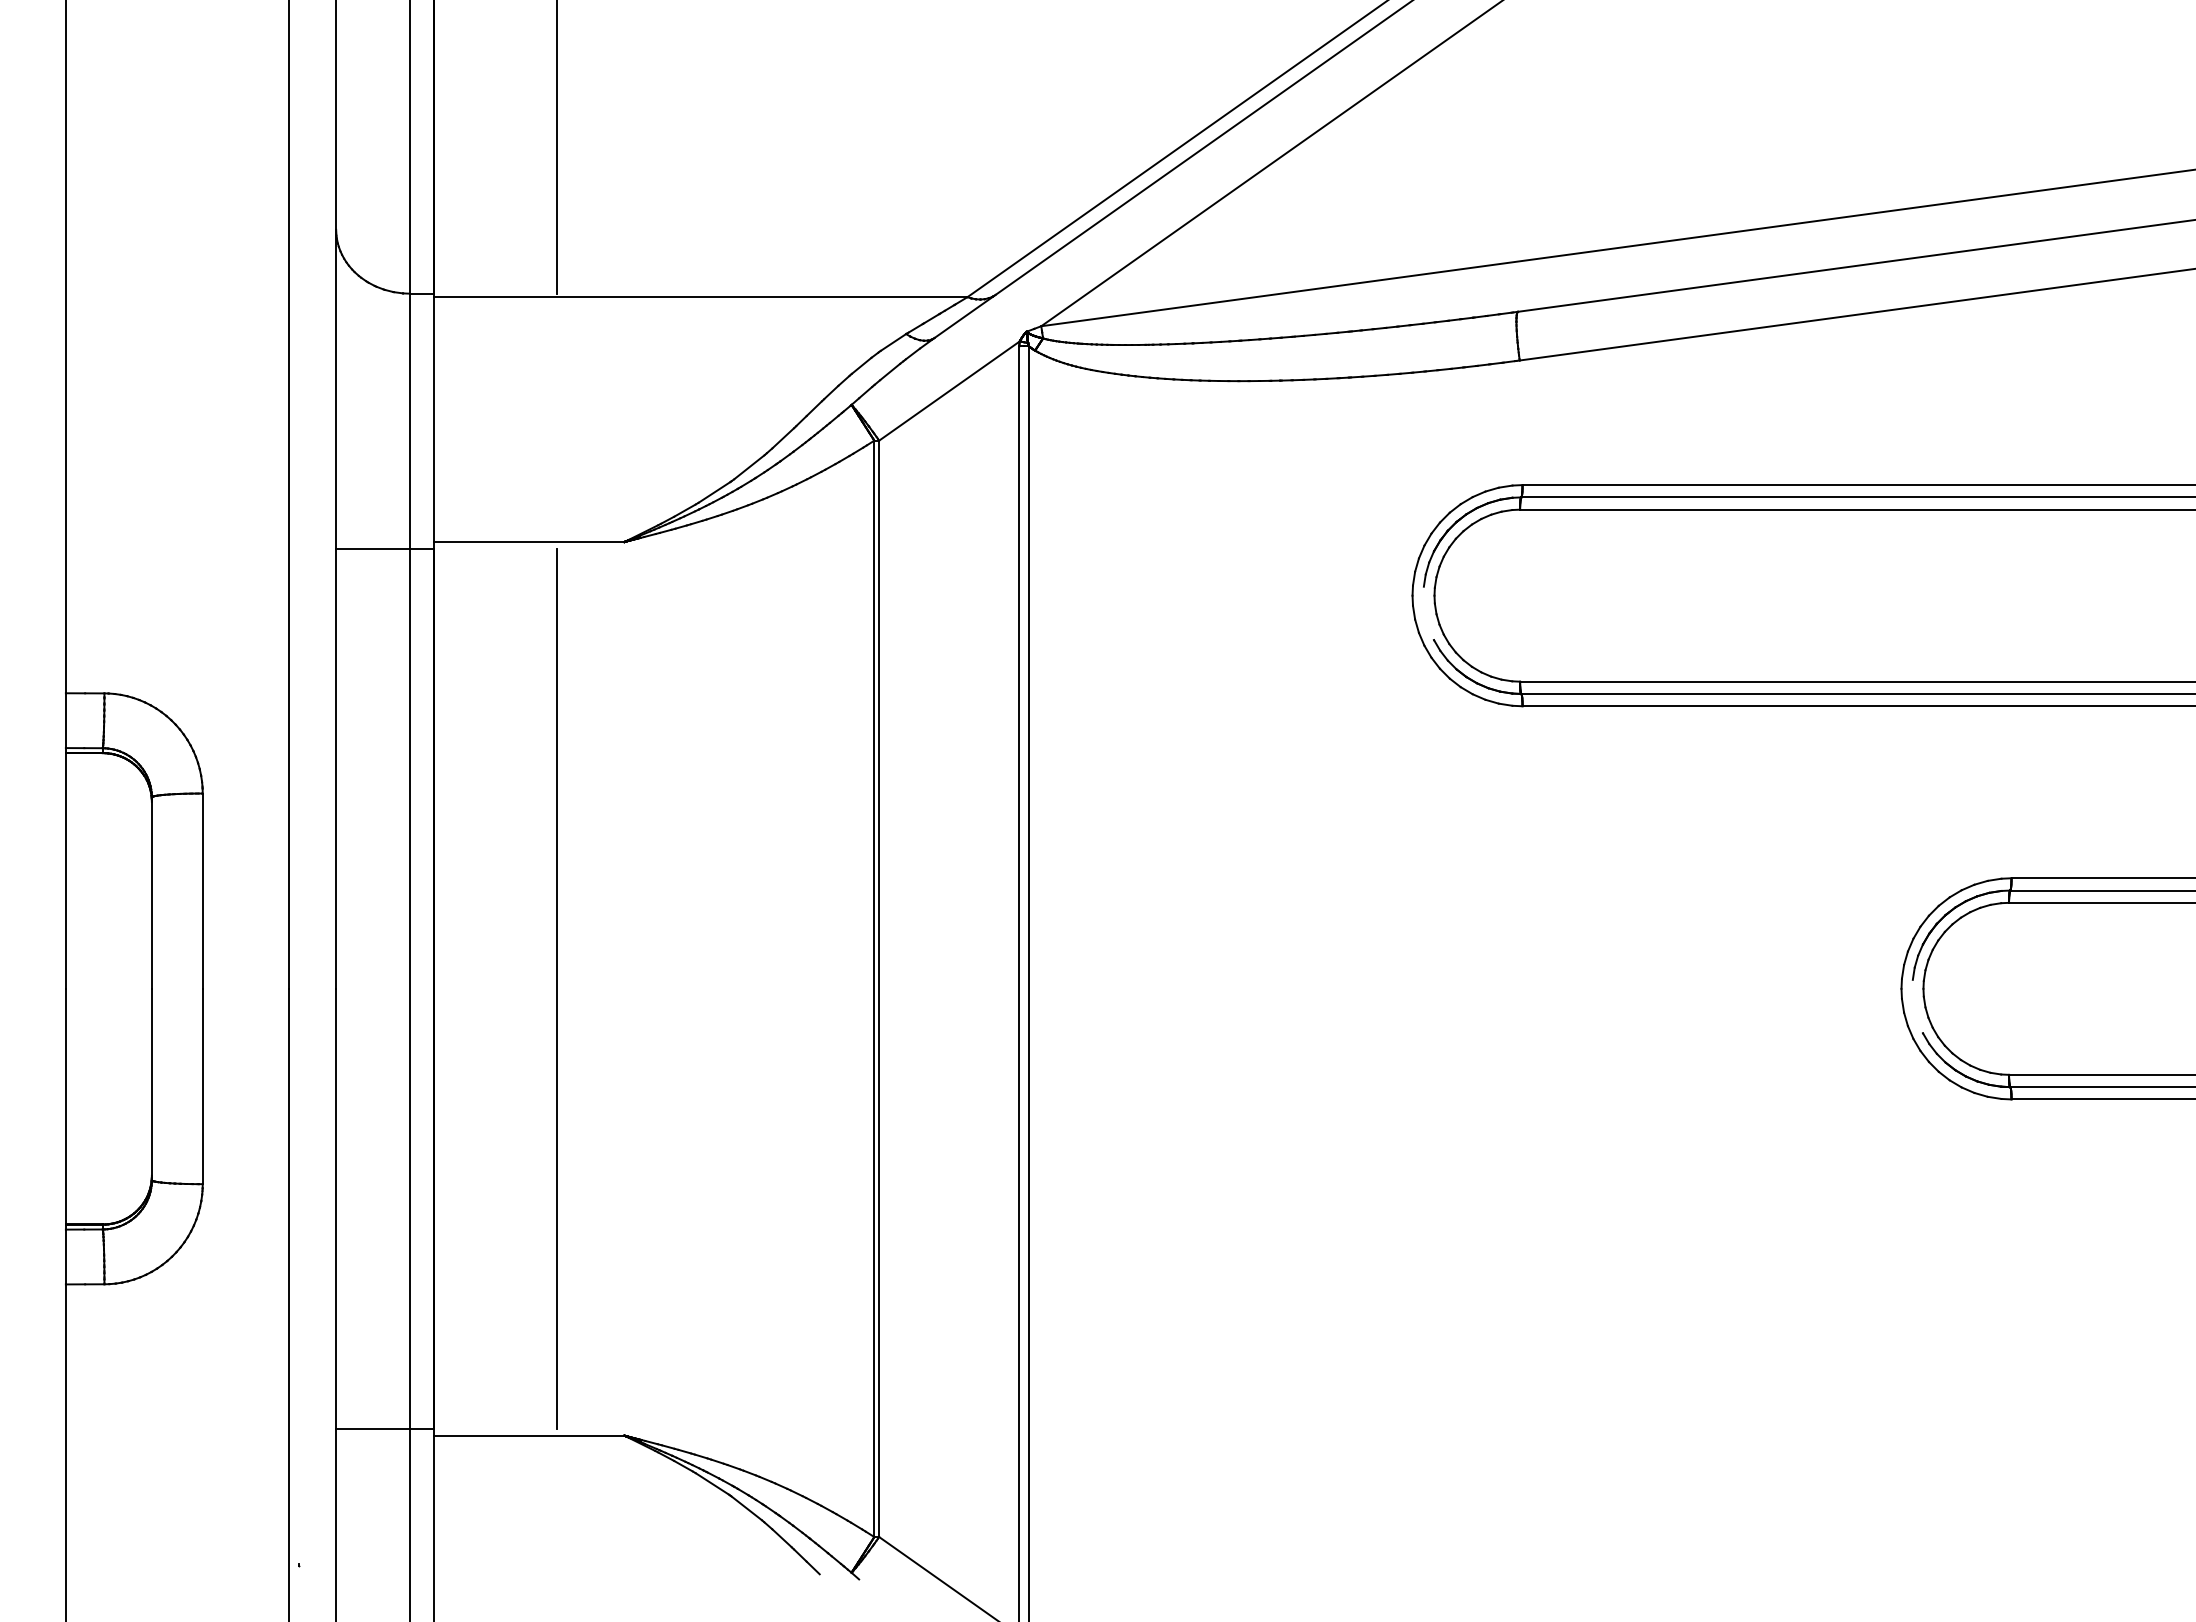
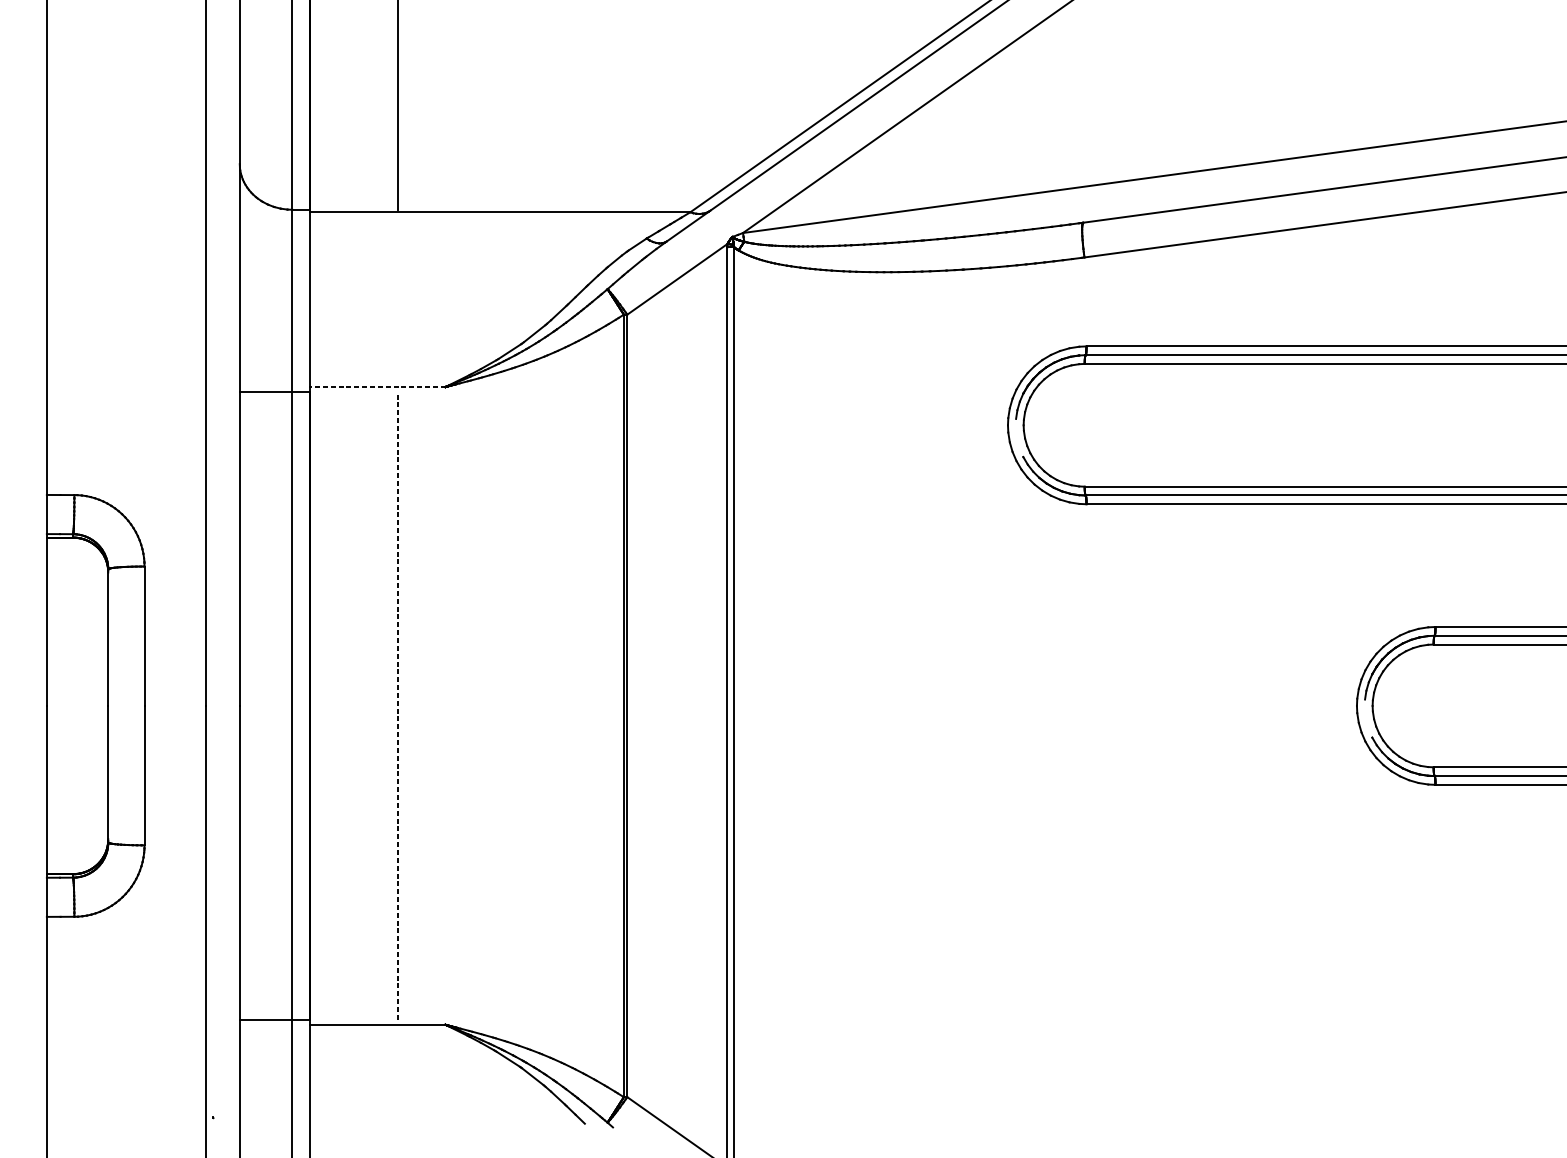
line: (529, 541) -> (377, 386), solid -> dashed
line: (557, 988) -> (397, 705), solid -> dashed

